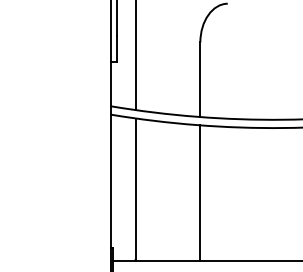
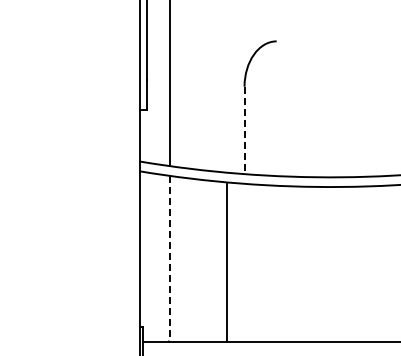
line: (200, 79) -> (244, 130), solid -> dashed
line: (136, 189) -> (169, 259), solid -> dashed
line: (200, 192) -> (226, 262), moved

